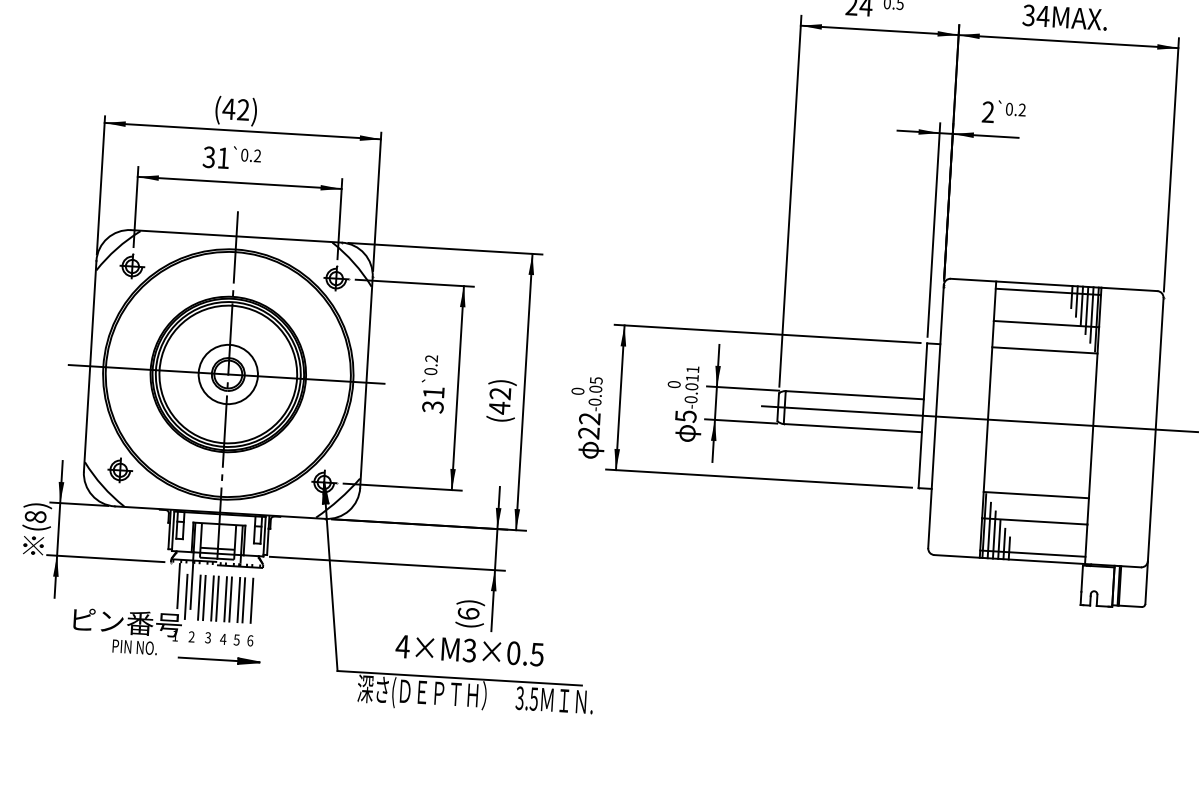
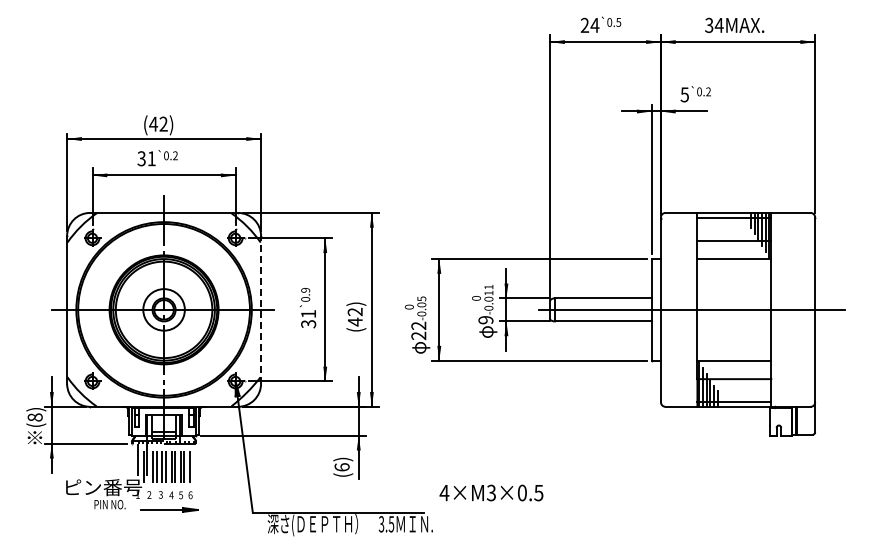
text: (987, 111) -> (684, 94), 2 -> 5
text: (432, 357) -> (306, 289), 0.2 -> 0.9
line: (367, 382) -> (261, 309), solid -> dashed
text: (685, 416) -> (485, 320), 5 -> 9
text: (469, 649) -> (491, 492), moved

